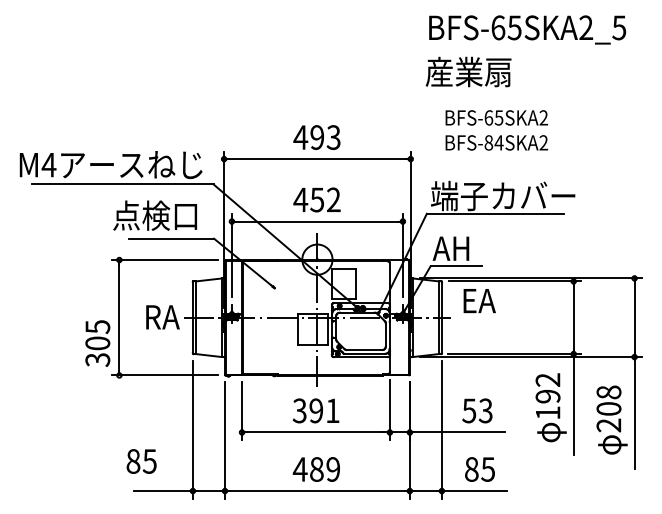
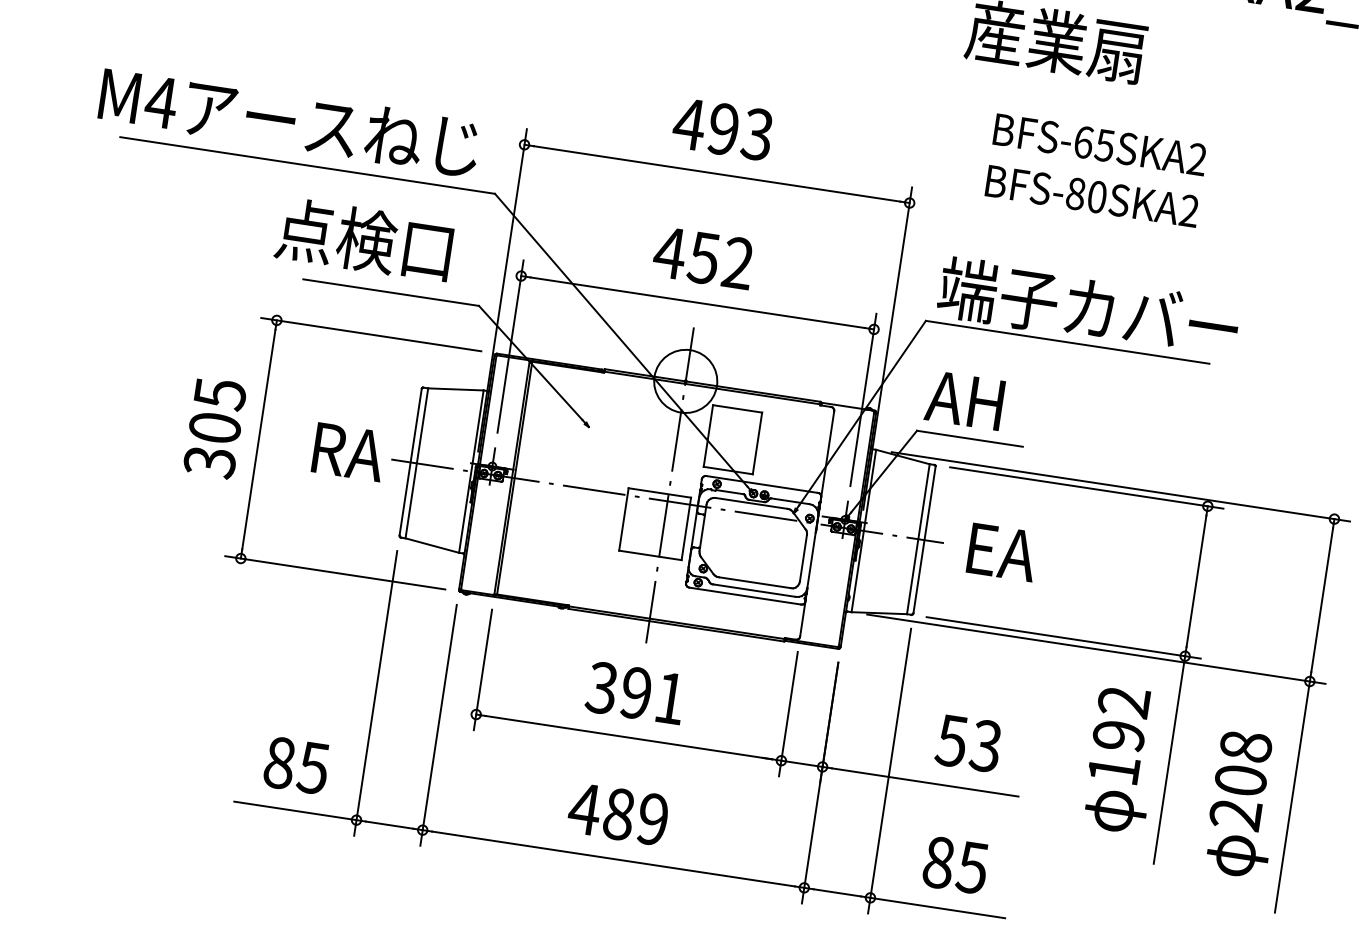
text: (498, 142) -> (1096, 196), BFS-84SKA2 -> BFS-80SKA2
text: (479, 301) -> (1001, 553), moved
text: (97, 343) -> (214, 427), moved
text: (141, 461) -> (296, 765), moved

